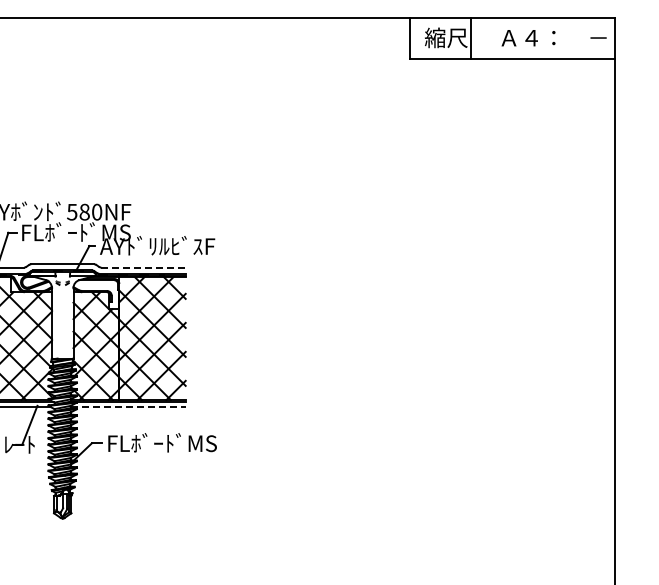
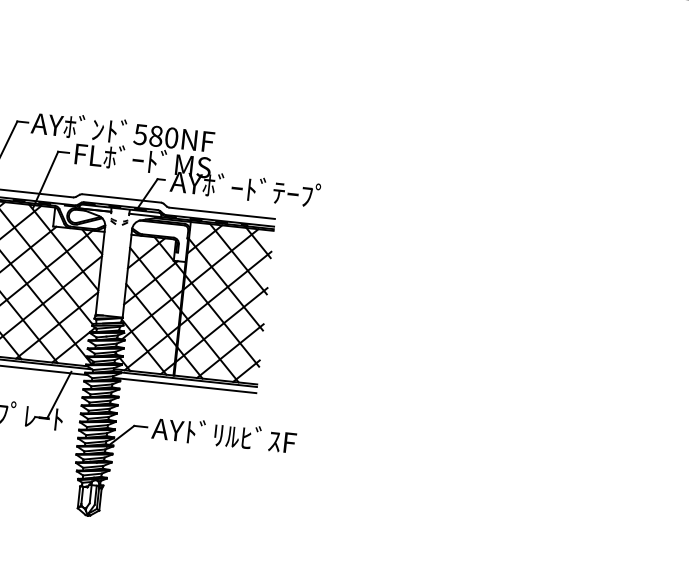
text: (172, 245) -> (261, 189), AYﾄﾞﾘﾙﾋﾞｽF -> AYﾎﾞｰﾄﾞﾃｰﾌﾟ
line: (144, 267) -> (223, 213), dashed -> solid
line: (128, 407) -> (184, 386), dashed -> solid
text: (163, 442) -> (223, 434), FLﾎﾞｰﾄﾞMS -> AYﾄﾞﾘﾙﾋﾞｽF

